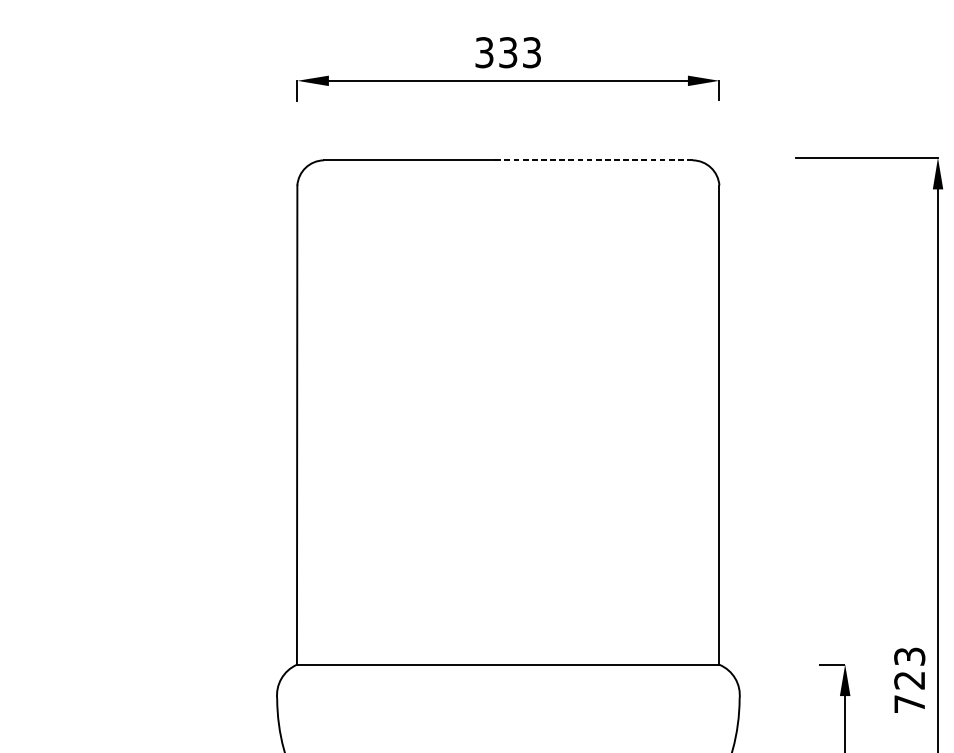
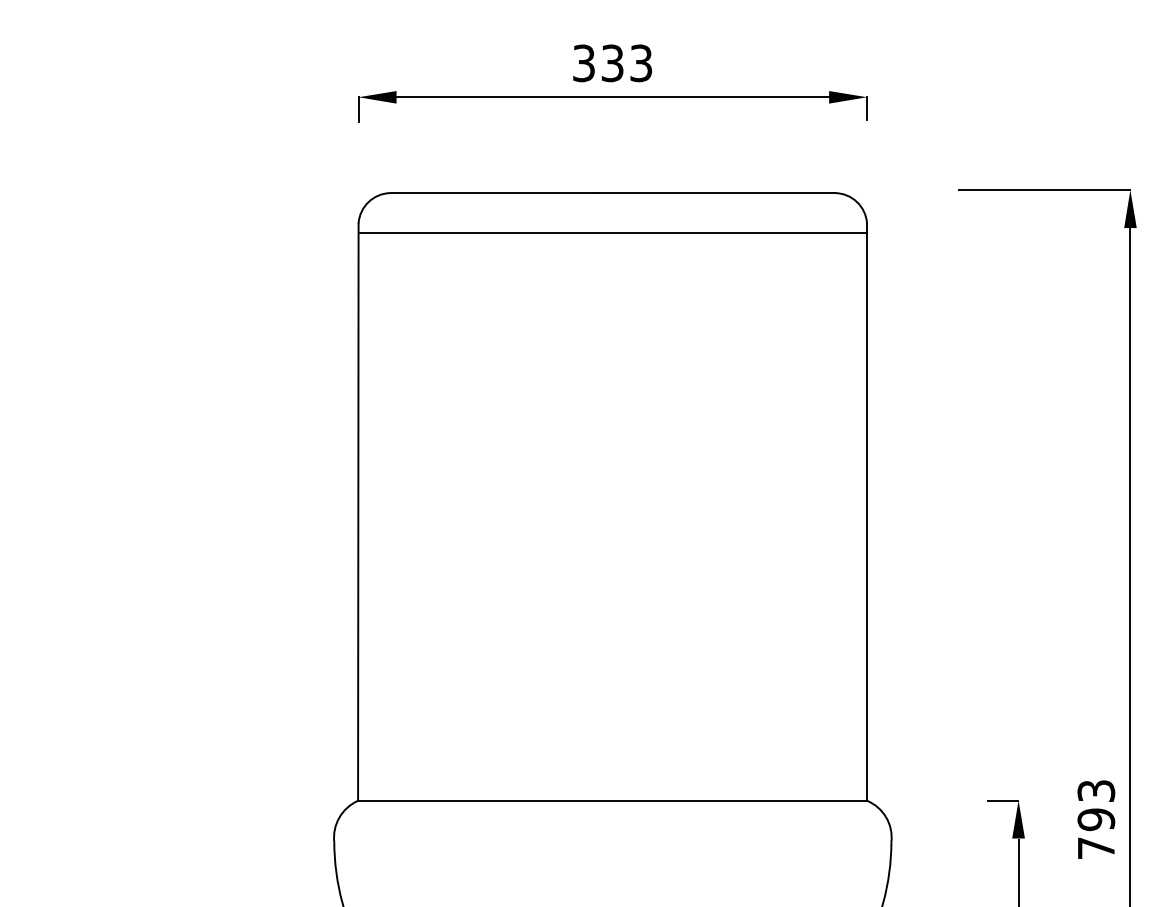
line: (593, 160) -> (715, 193), dashed -> solid
line: (508, 193) -> (612, 233), added
text: (909, 680) -> (1096, 819), 723 -> 793

